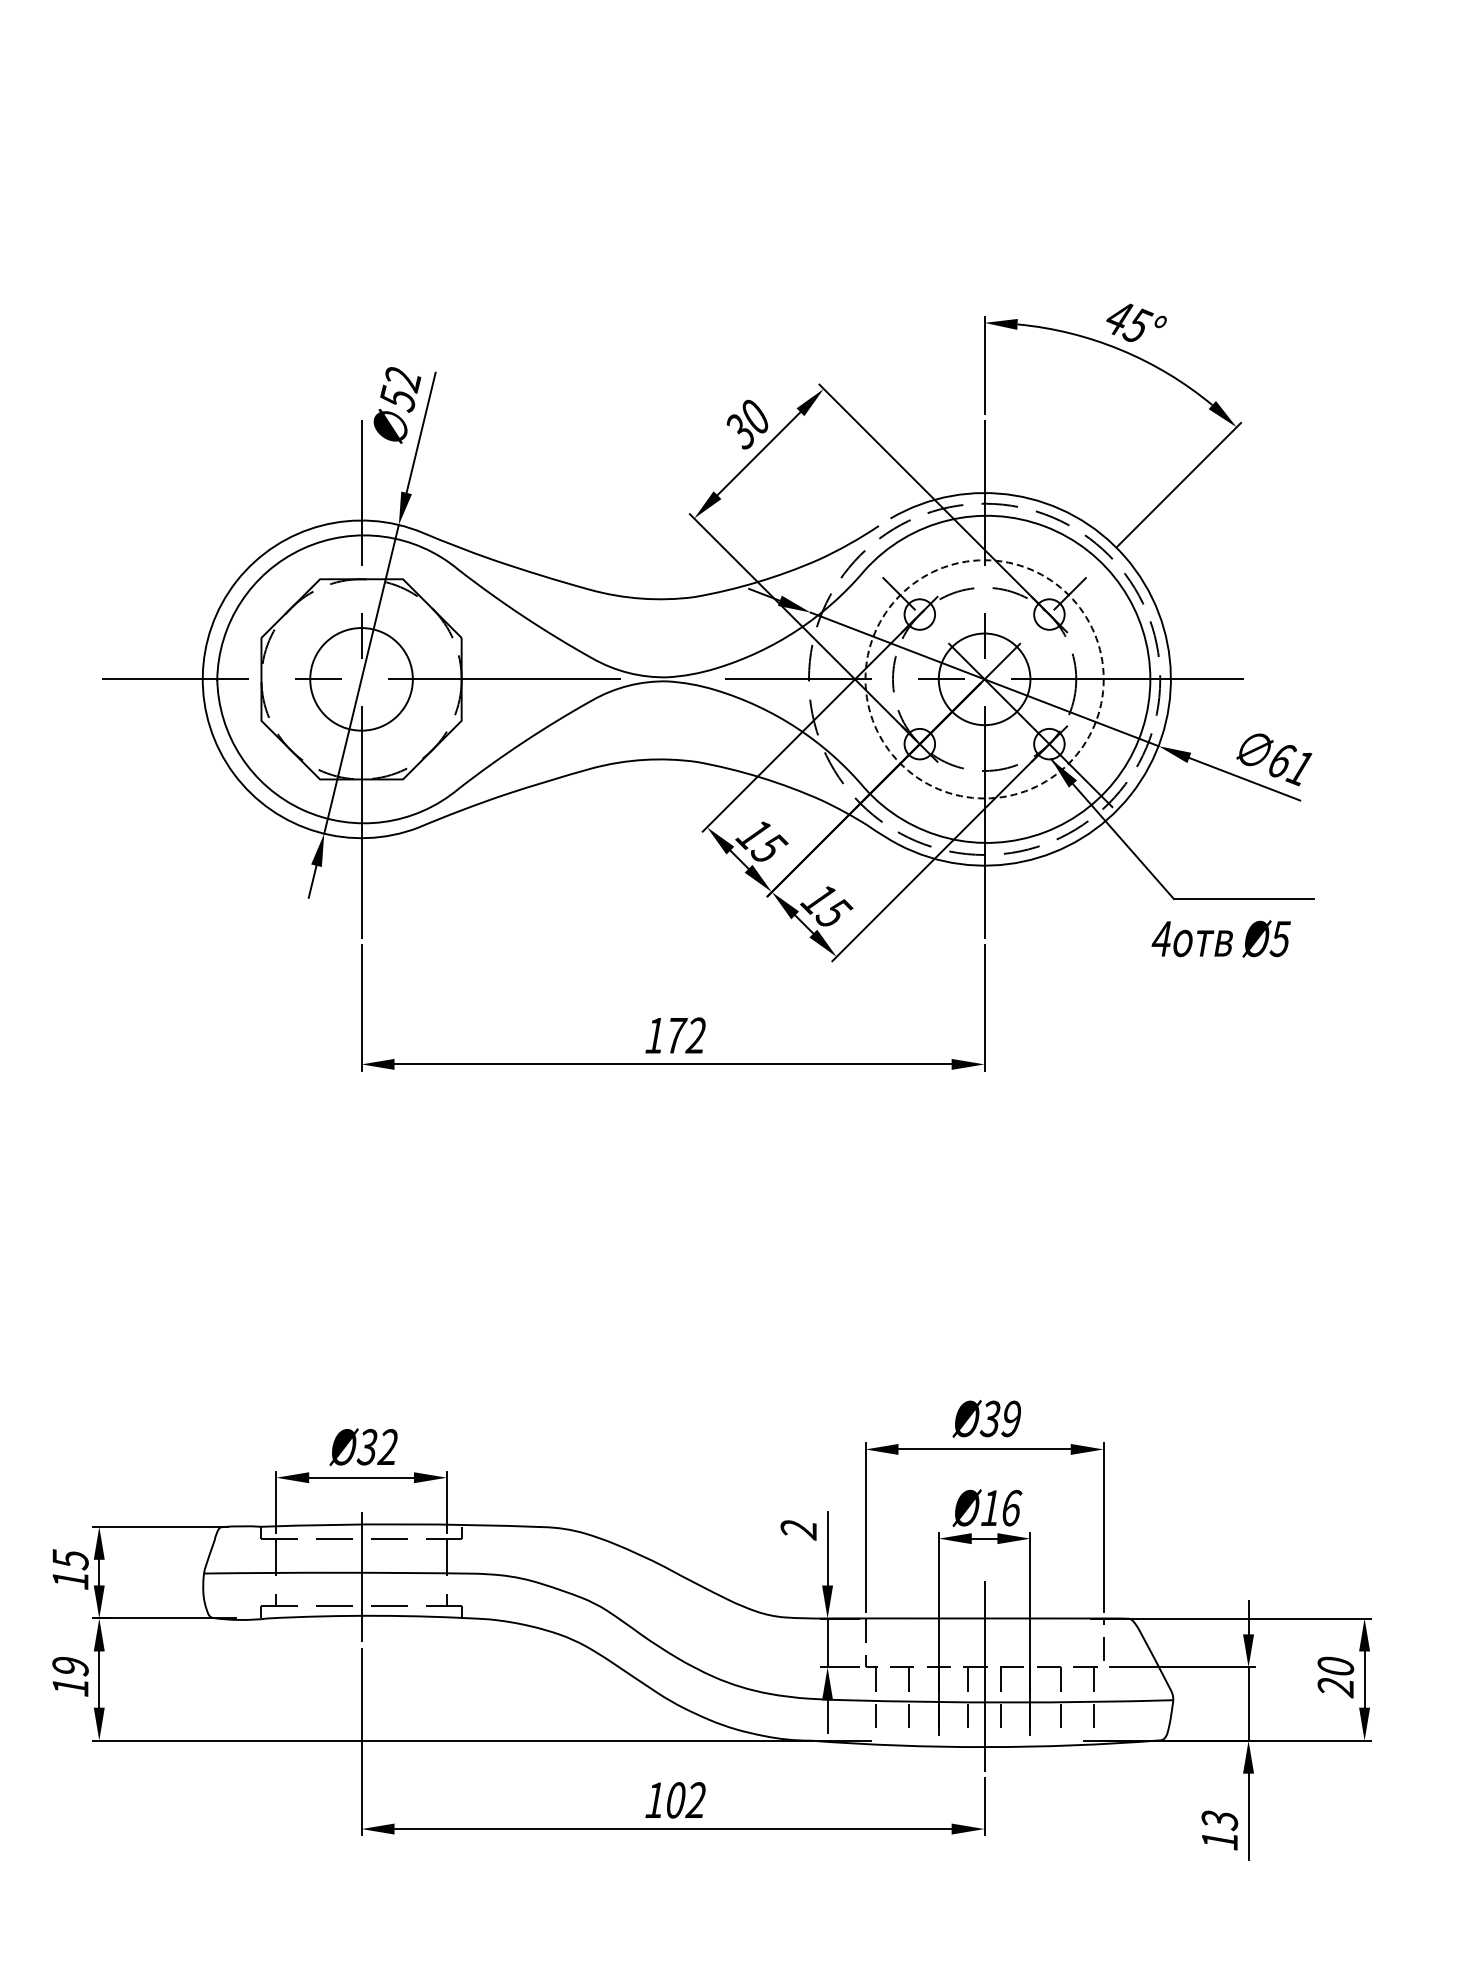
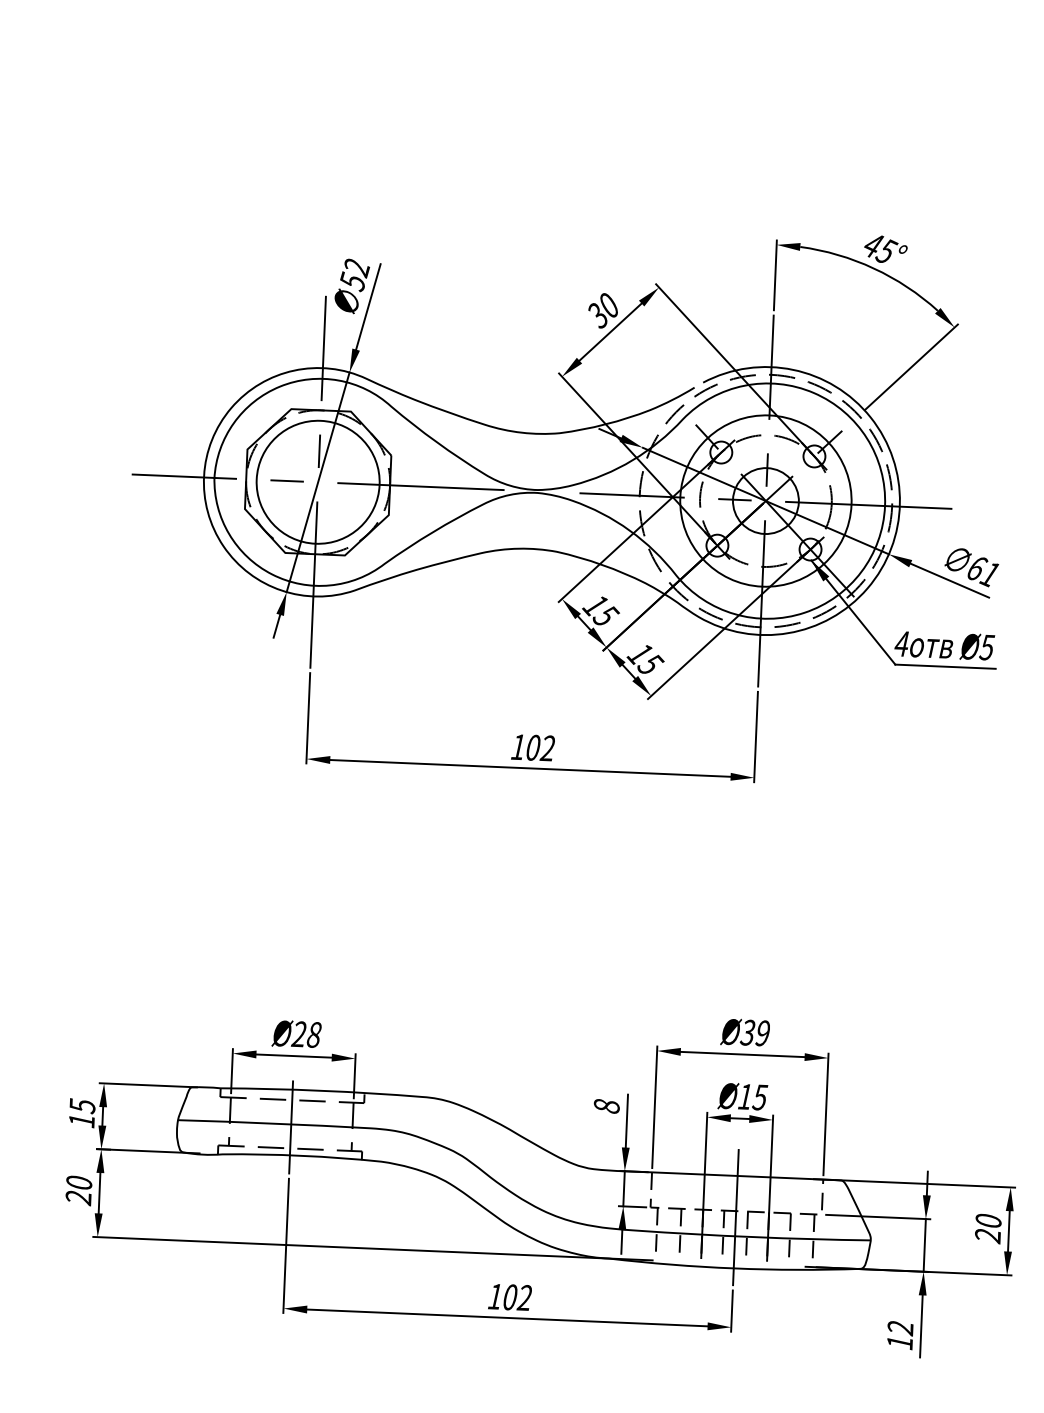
circle: (361, 678) -> (318, 481), size x1.67
circle: (984, 679) -> (765, 501), dashed -> solid
text: (1220, 938) -> (944, 645), moved
text: (677, 1035) -> (534, 747), 172 -> 102
text: (377, 1447) -> (306, 1034), Ø32 -> Ø28
text: (1011, 1507) -> (760, 1097), Ø16 -> Ø15
text: (798, 1529) -> (606, 1106), 2 -> 8
text: (70, 1677) -> (78, 1190), 19 -> 20
text: (1219, 1820) -> (900, 1328), 13 -> 12

